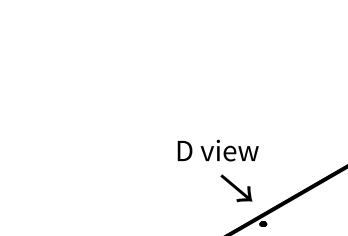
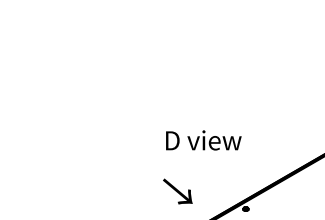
text: (236, 188) -> (177, 191), moved

